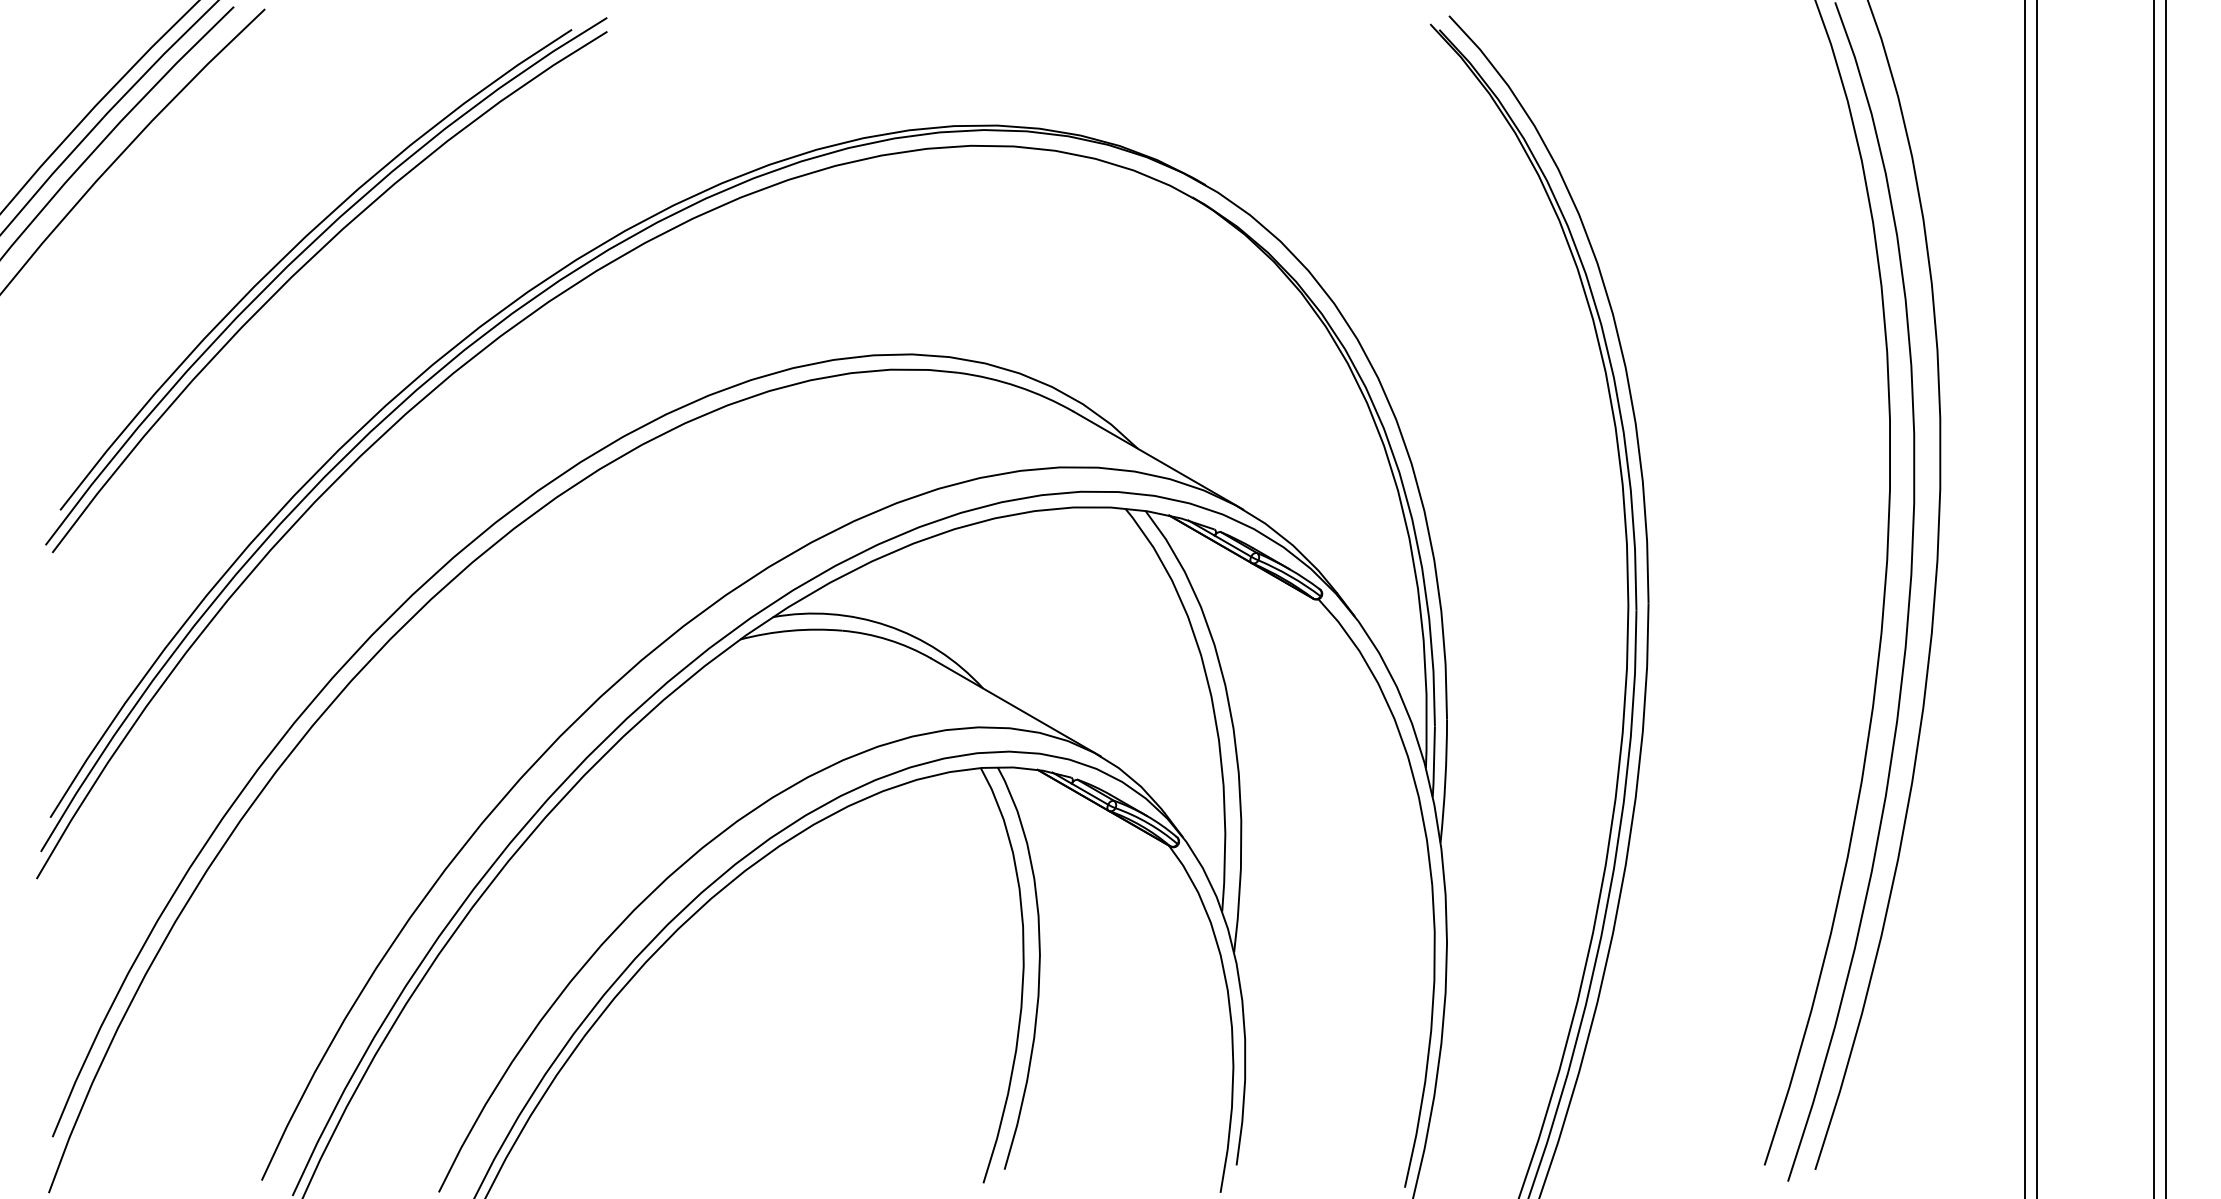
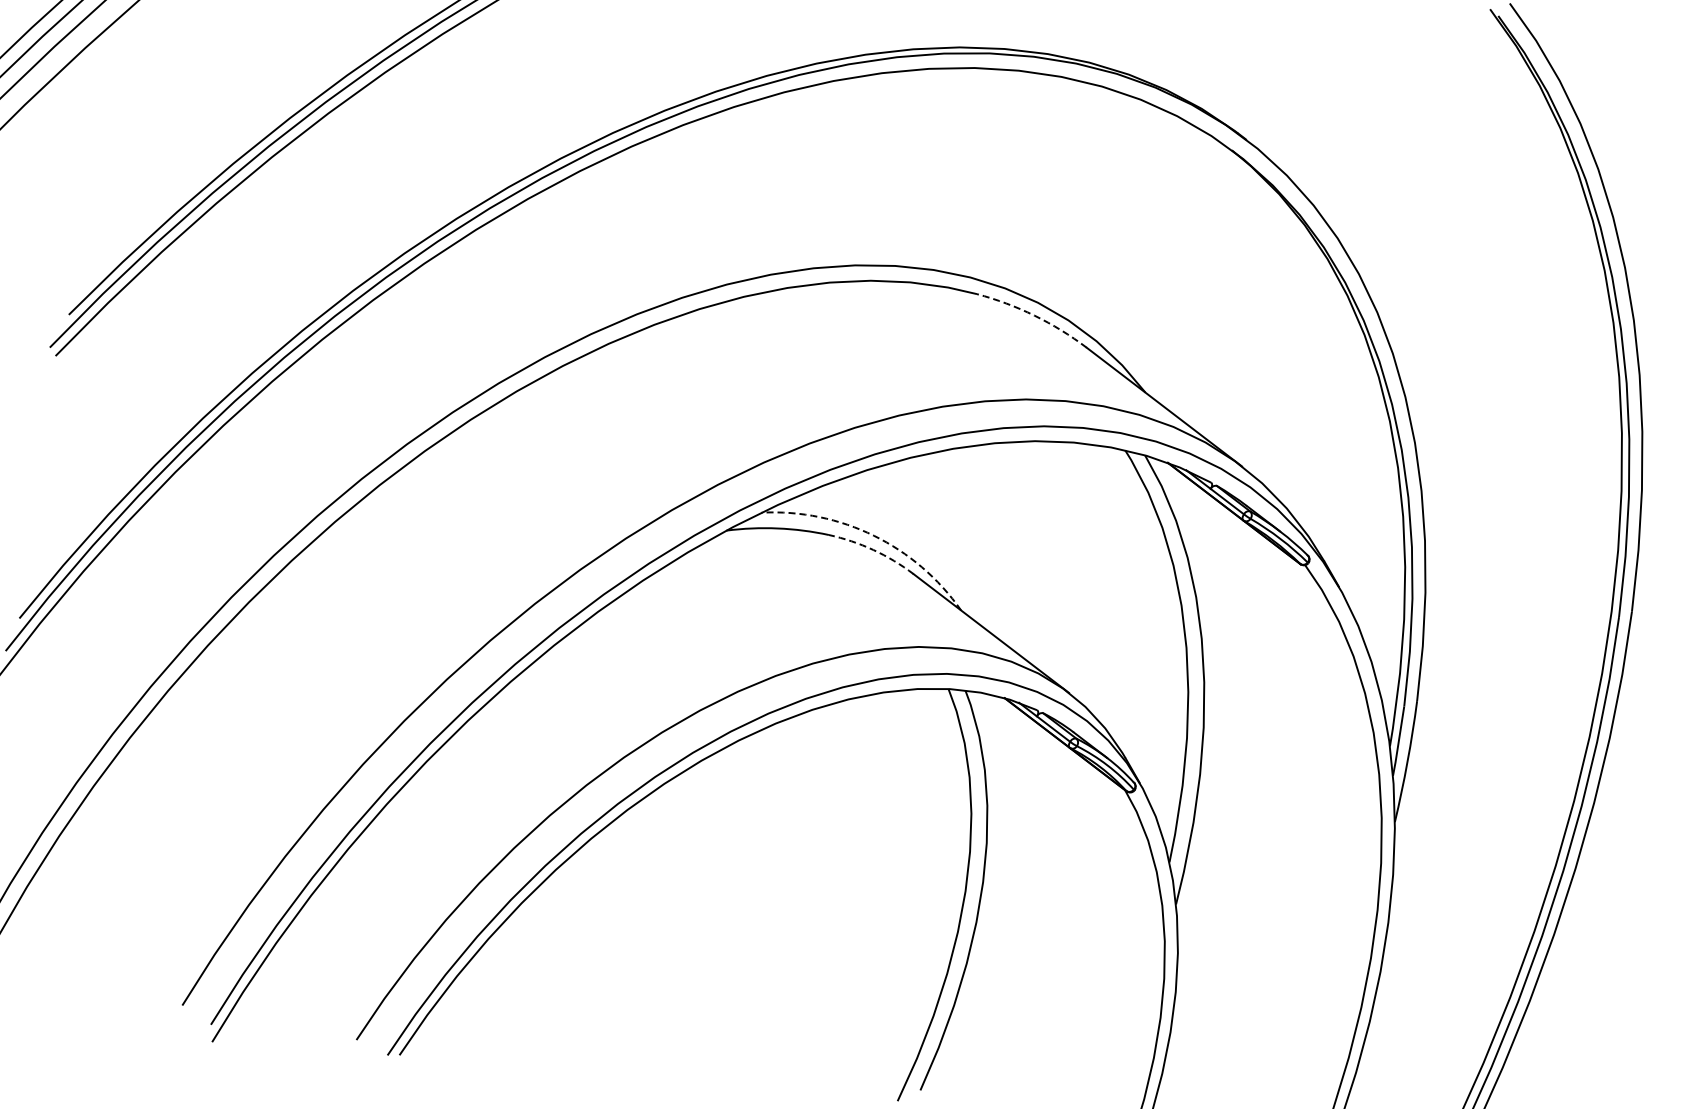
arc: (1017, 386) -> (1034, 315), solid -> dashed
arc: (887, 625) -> (874, 535), solid -> dashed
arc: (888, 639) -> (873, 549), solid -> dashed

